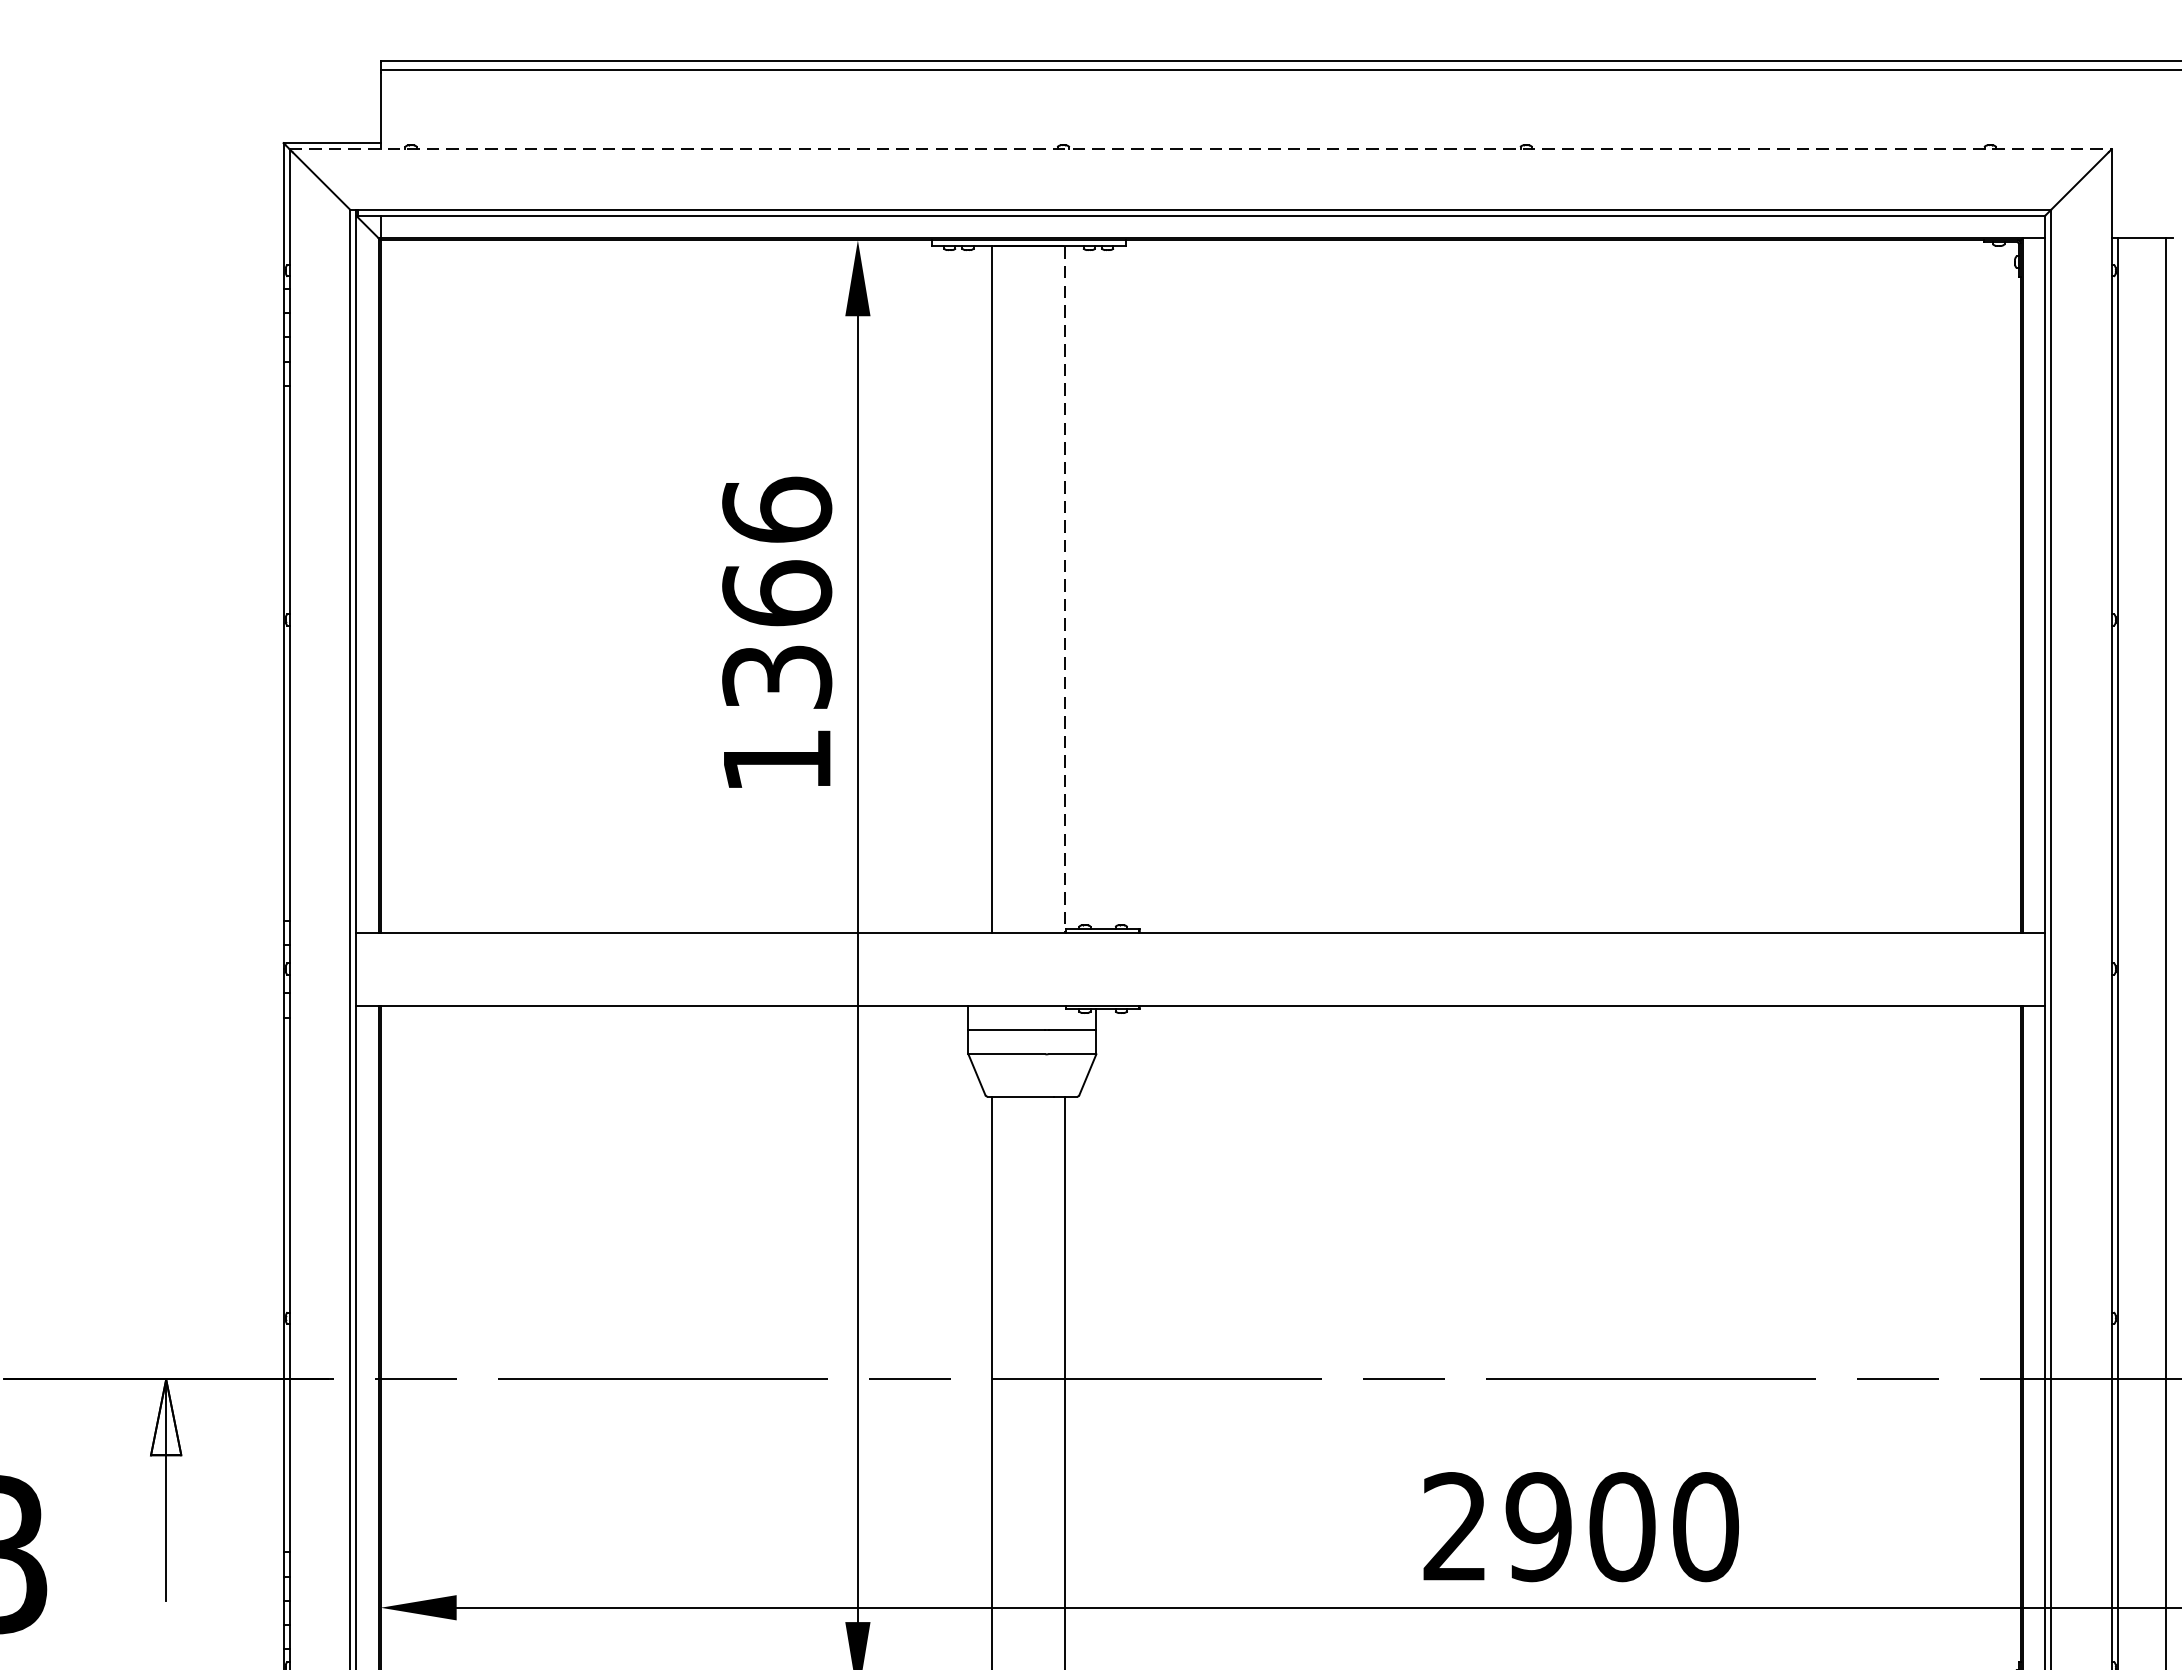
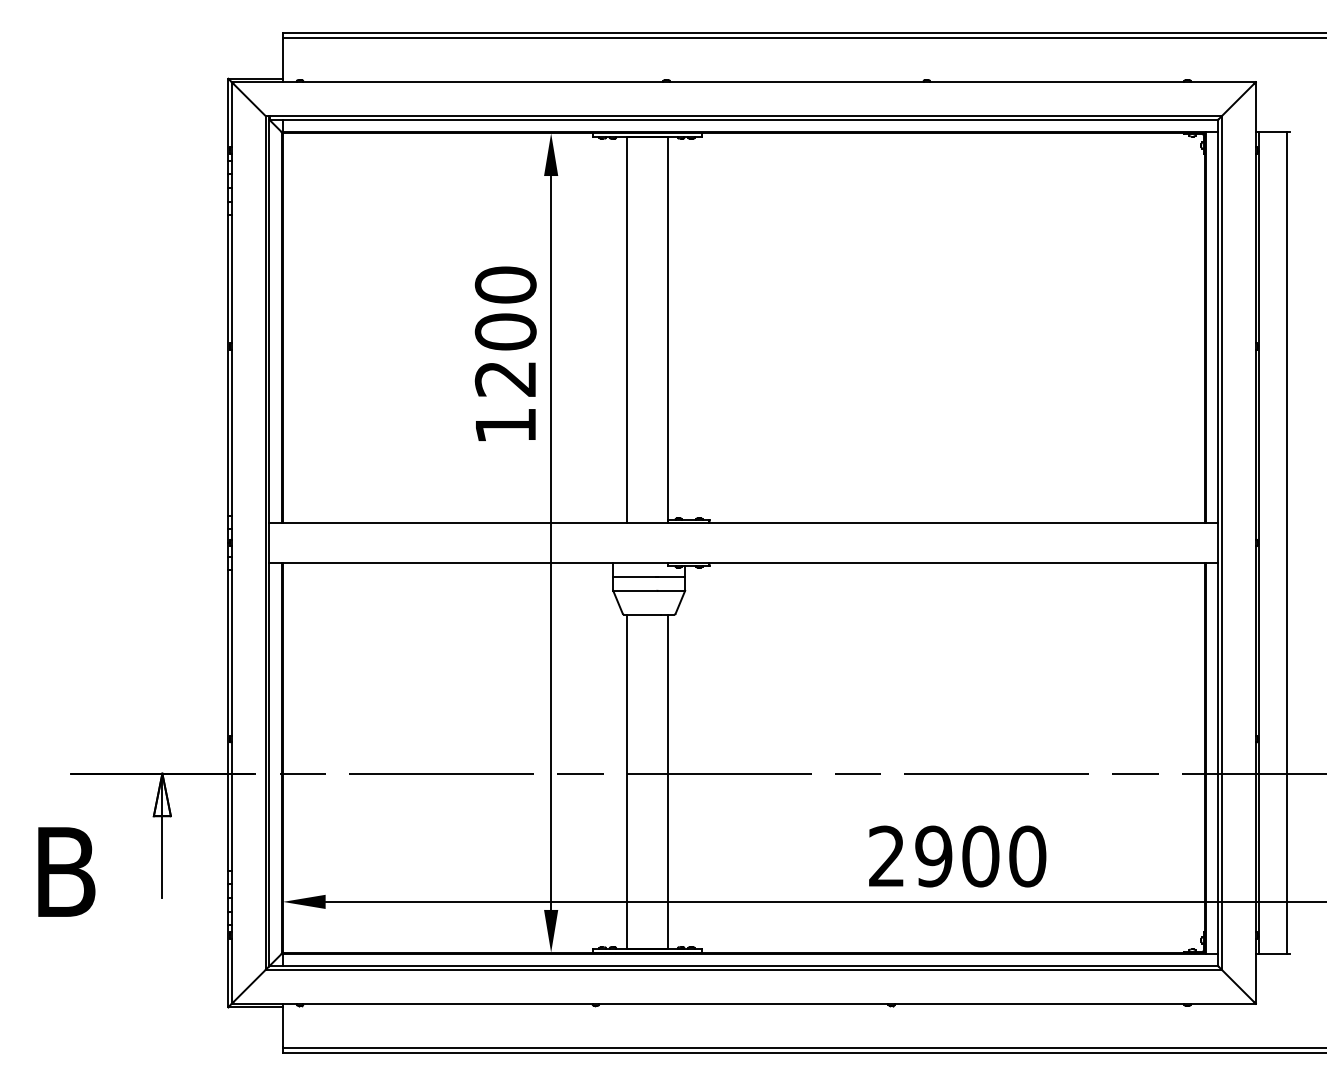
line: (1201, 149) -> (744, 82), dashed -> solid
line: (1064, 589) -> (667, 329), dashed -> solid
text: (776, 592) -> (505, 331), 1366 -> 1200

